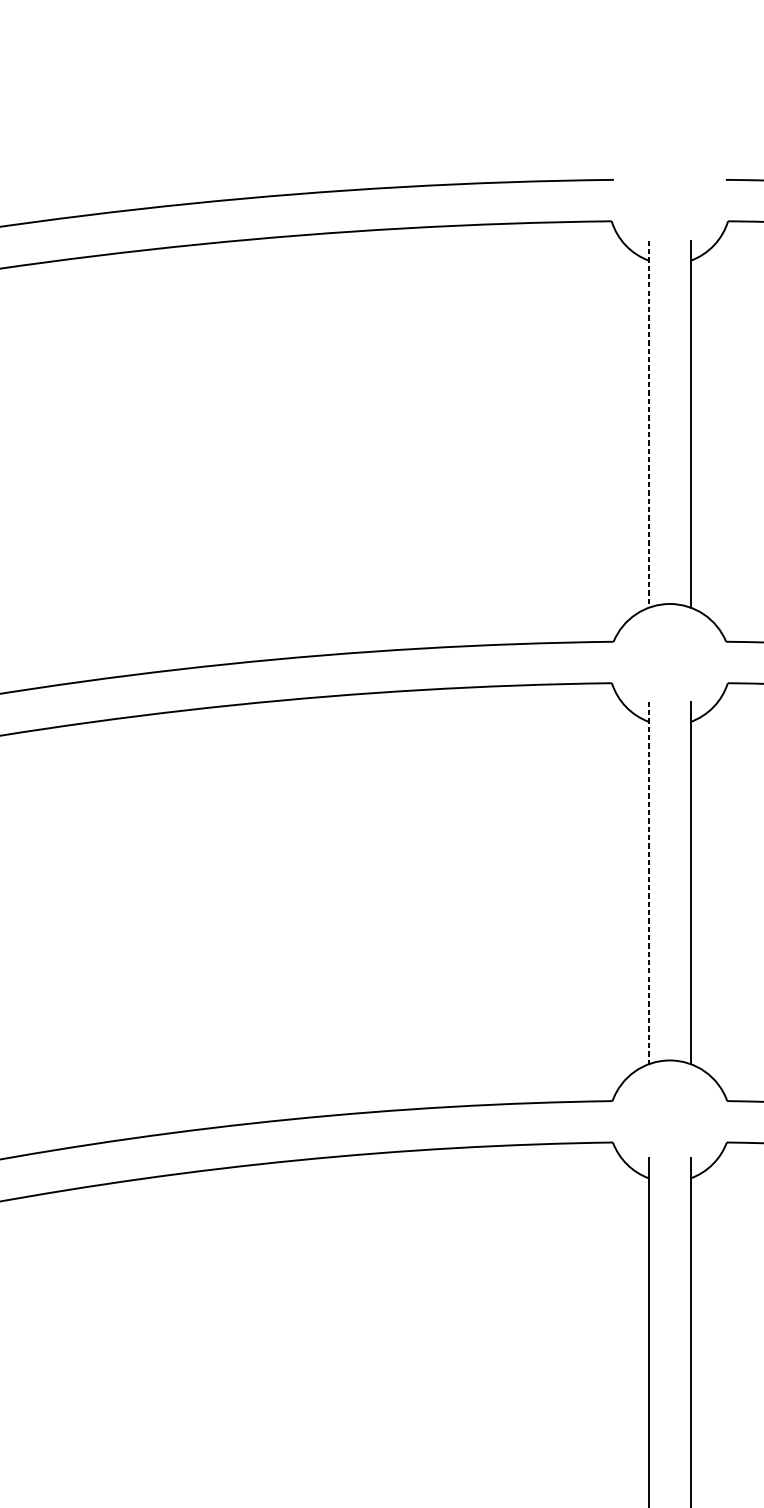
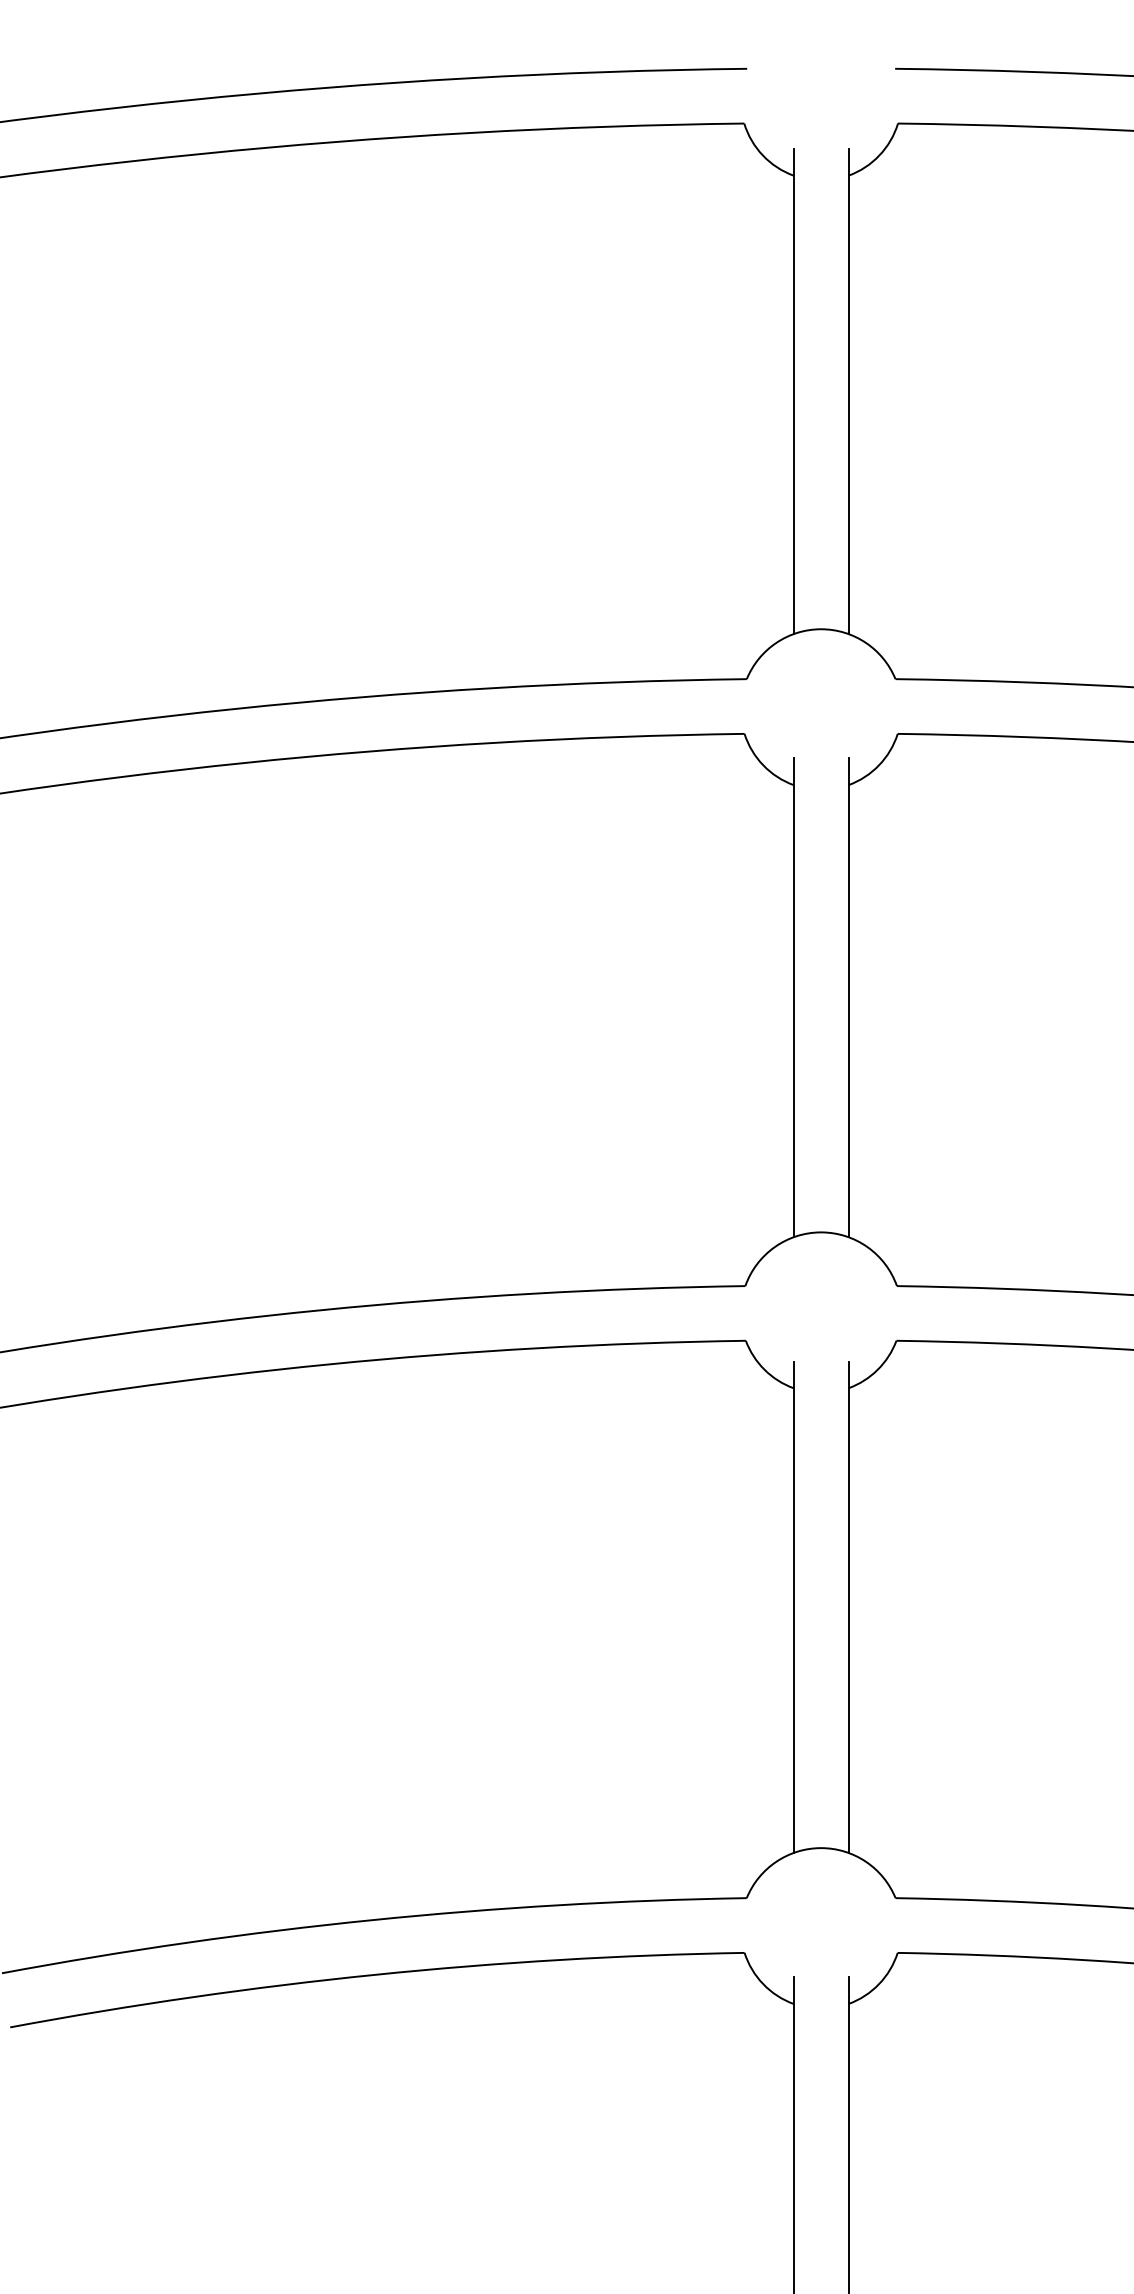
line: (648, 424) -> (793, 391), dashed -> solid
line: (648, 883) -> (793, 998), dashed -> solid

